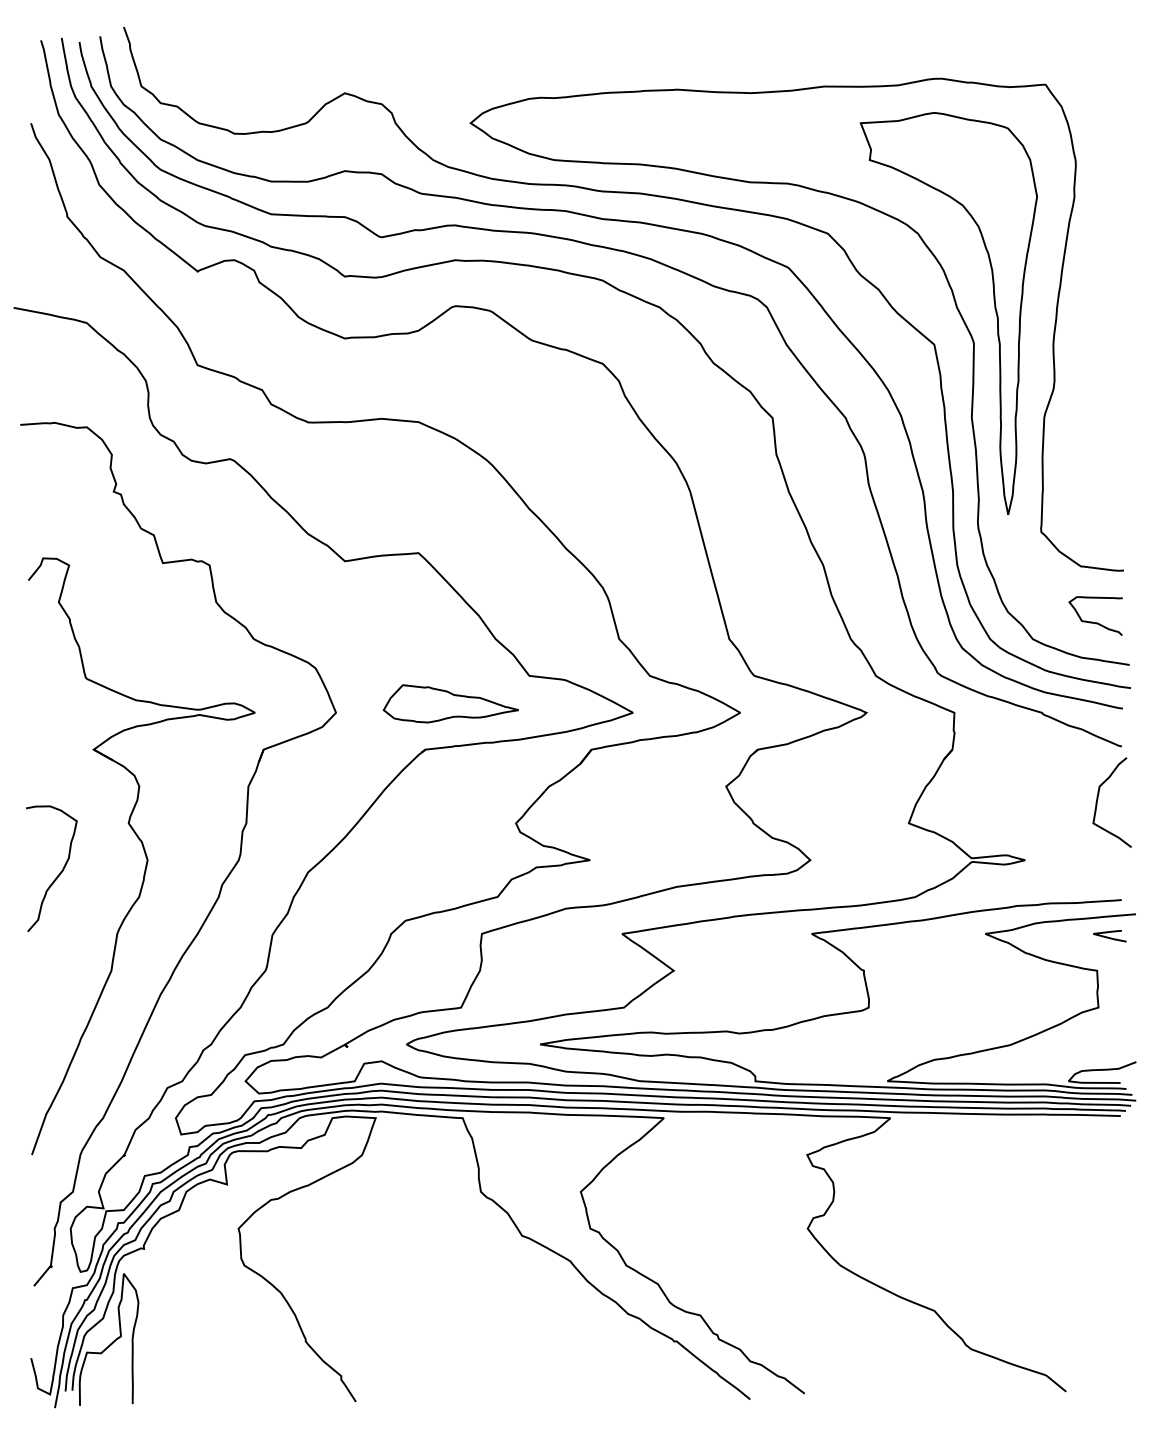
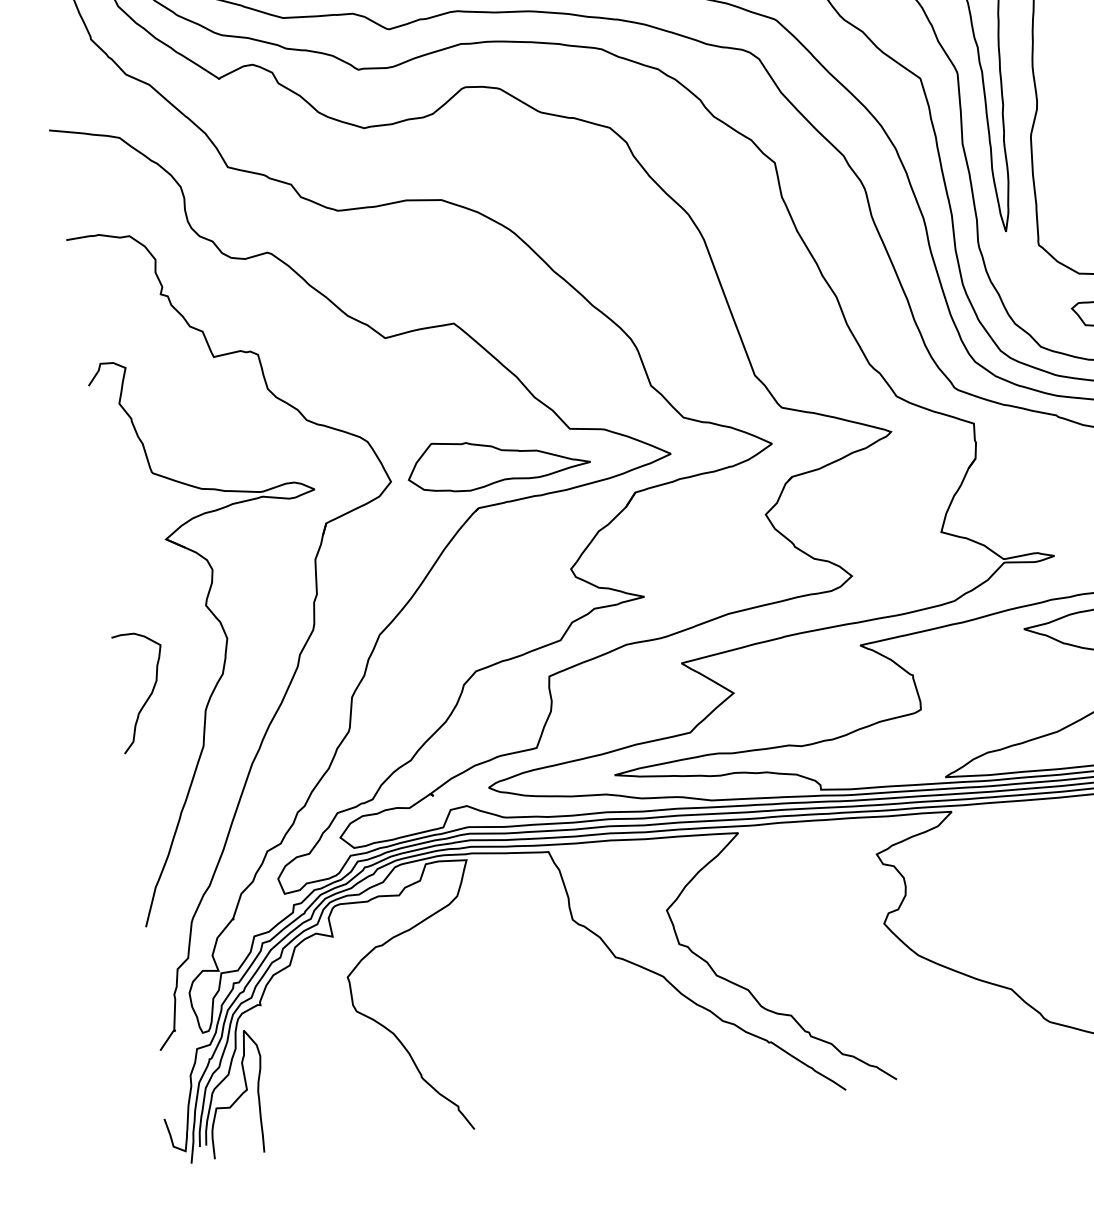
part: (450, 703) -> (498, 462), size x1.43
curve: (58, 874) -> (148, 697), moved

